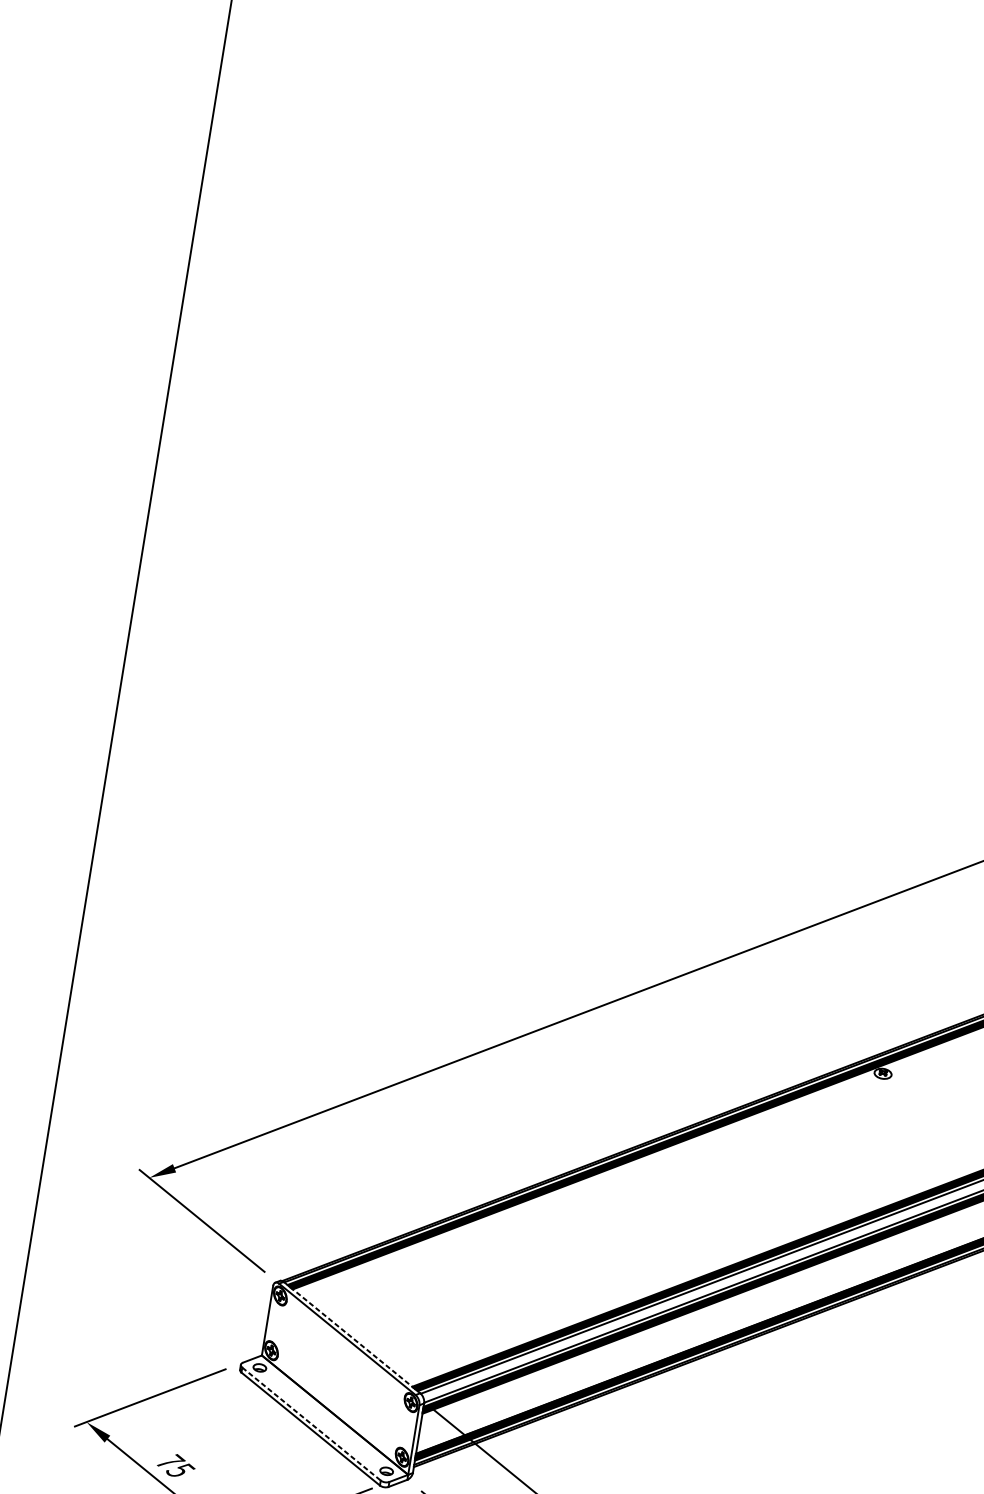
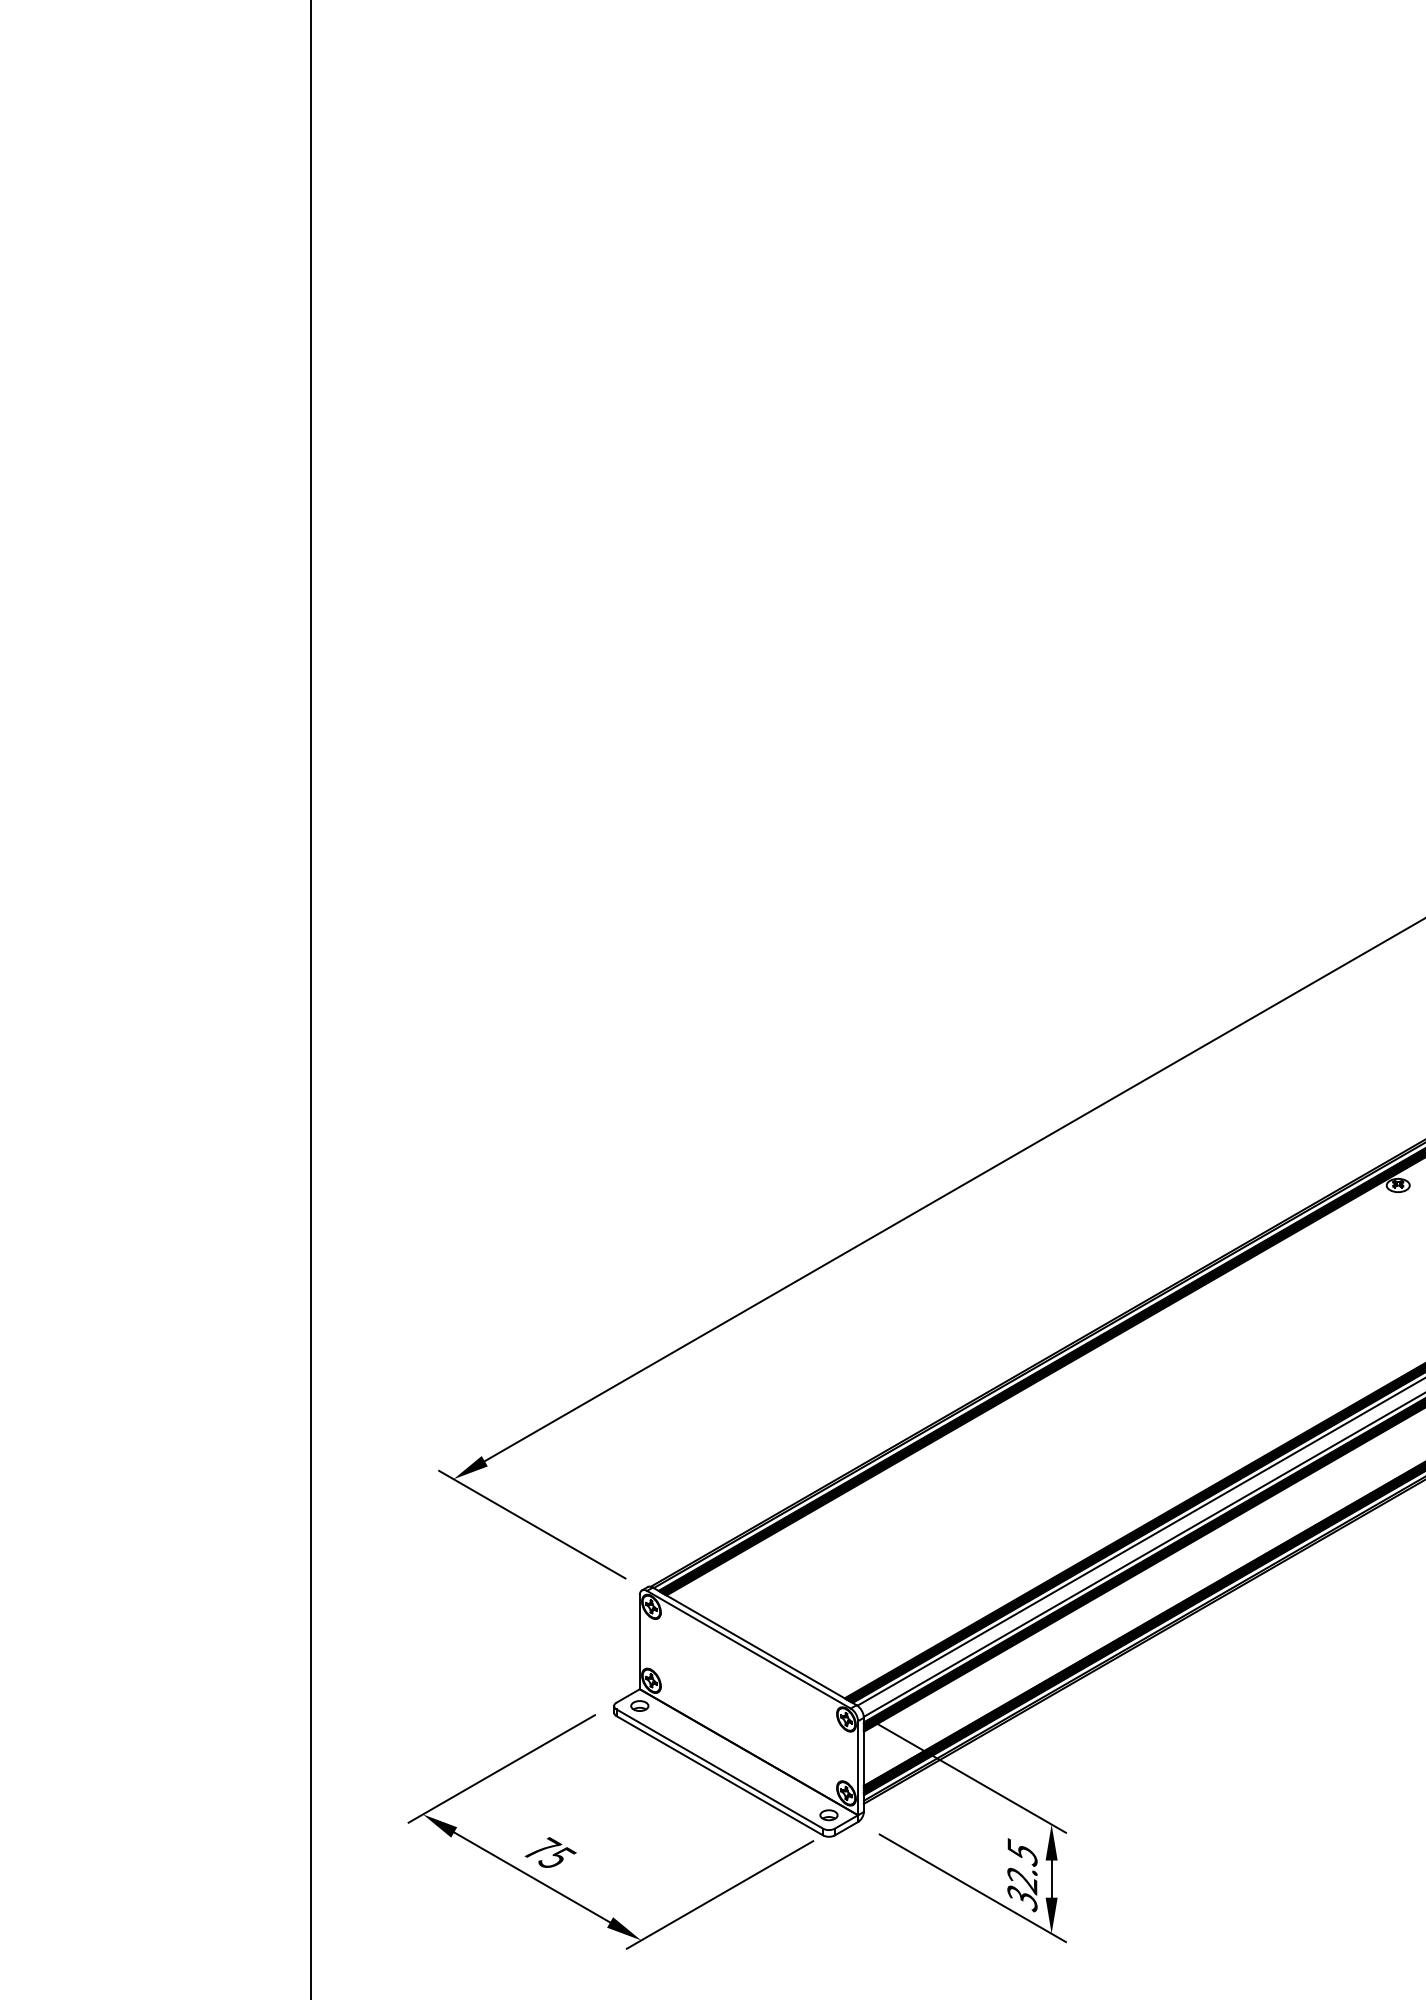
line: (351, 1337) -> (754, 1646), dashed -> solid
line: (311, 1424) -> (720, 1769), dashed -> solid

